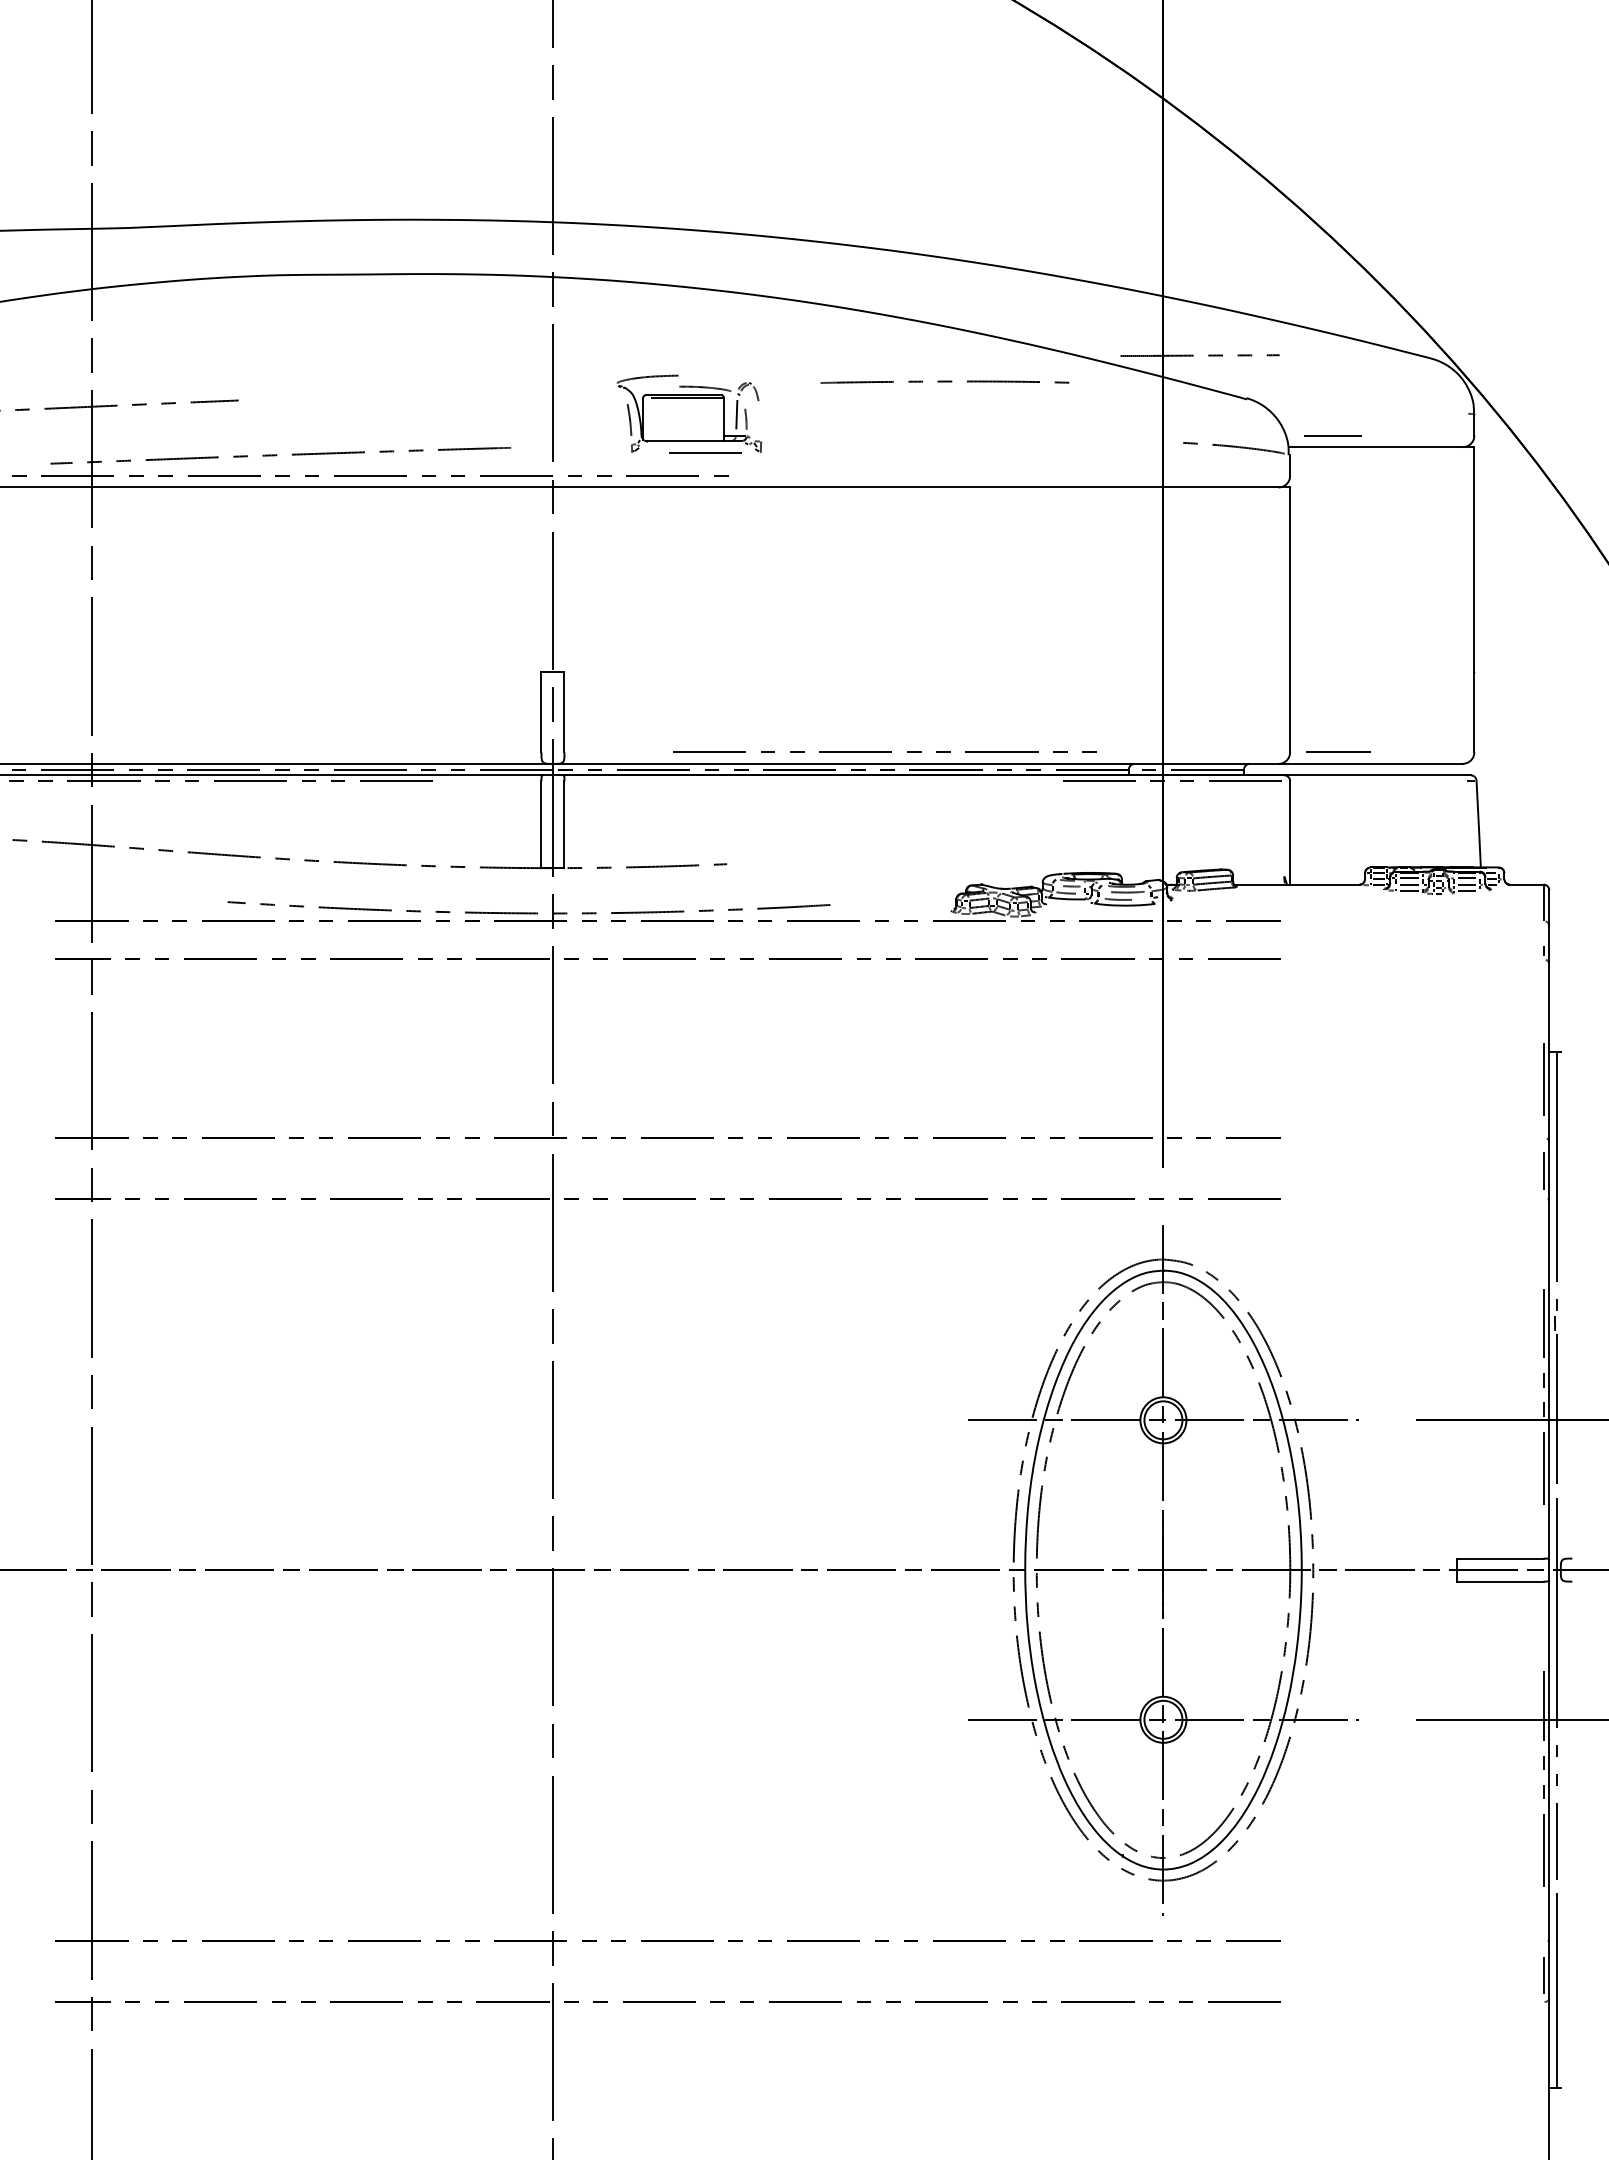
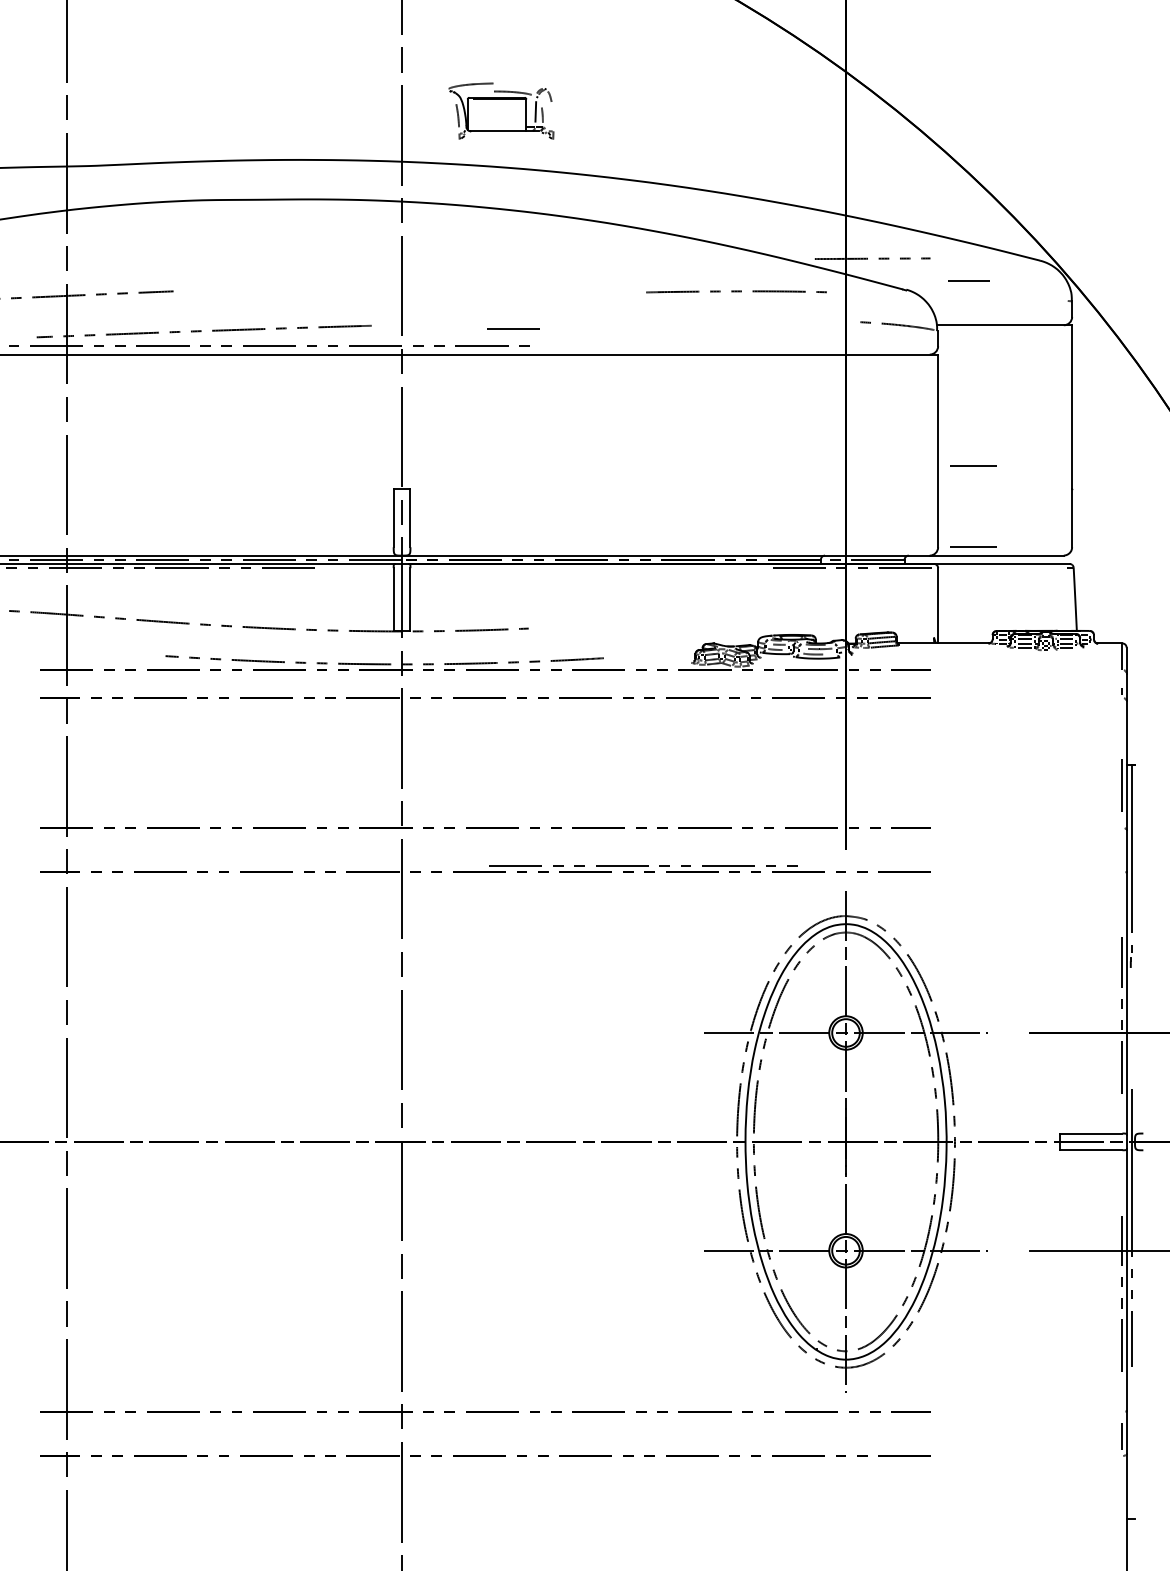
curve: (944, 381) -> (736, 291), moved
part: (688, 413) -> (500, 111), moved
line: (1332, 435) -> (968, 281), moved
line: (1338, 639) -> (973, 465), added
line: (884, 751) -> (643, 865), moved
line: (1543, 1171) -> (1122, 852), removed
line: (1557, 1408) -> (1132, 1024), removed
line: (1557, 1990) -> (1132, 1447), removed

